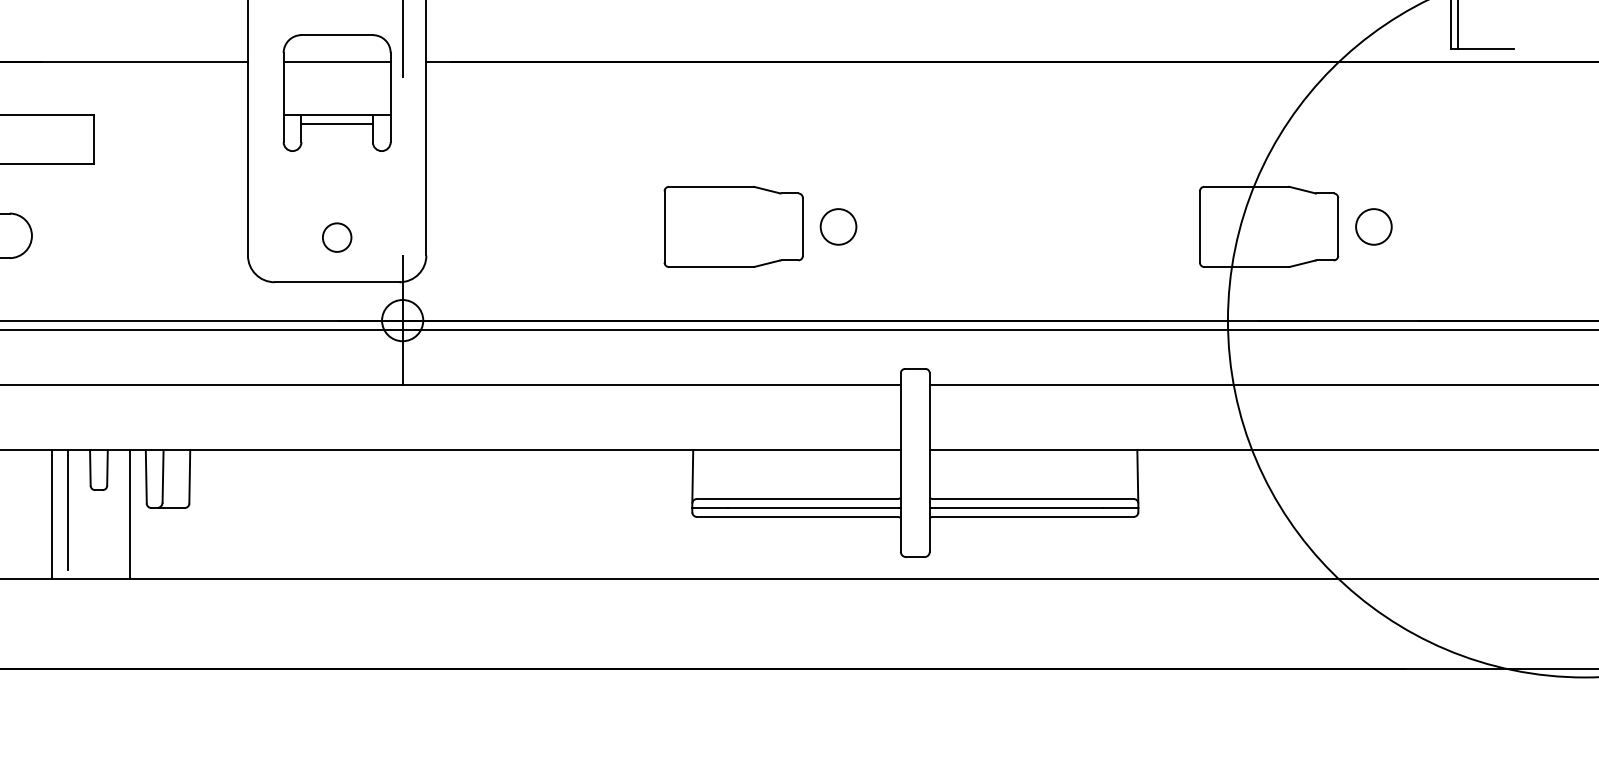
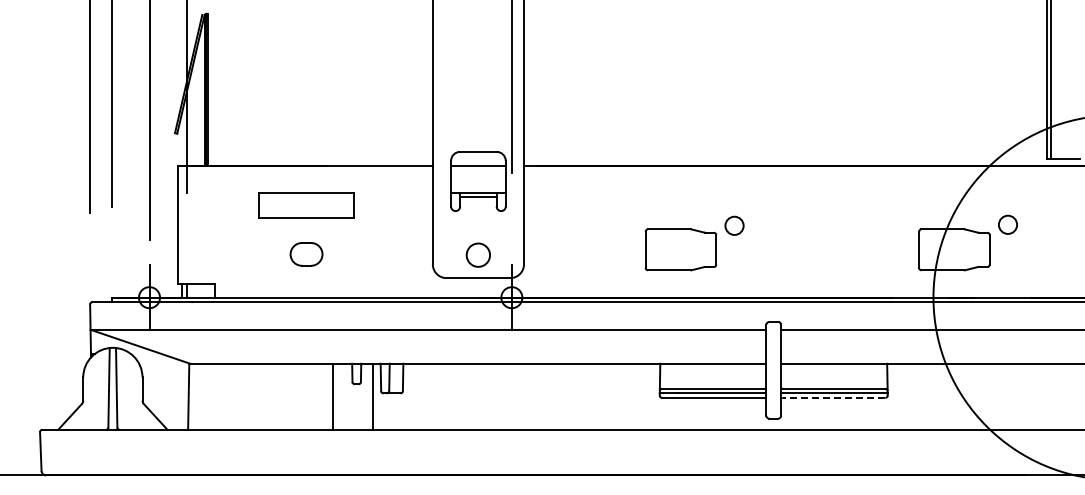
circle: (838, 226) -> (734, 225), moved
circle: (1372, 226) -> (1007, 224), moved
circle: (337, 238) -> (478, 255), size x1.6
line: (67, 510) -> (340, 394), removed
line: (1032, 515) -> (833, 397), solid -> dashed

